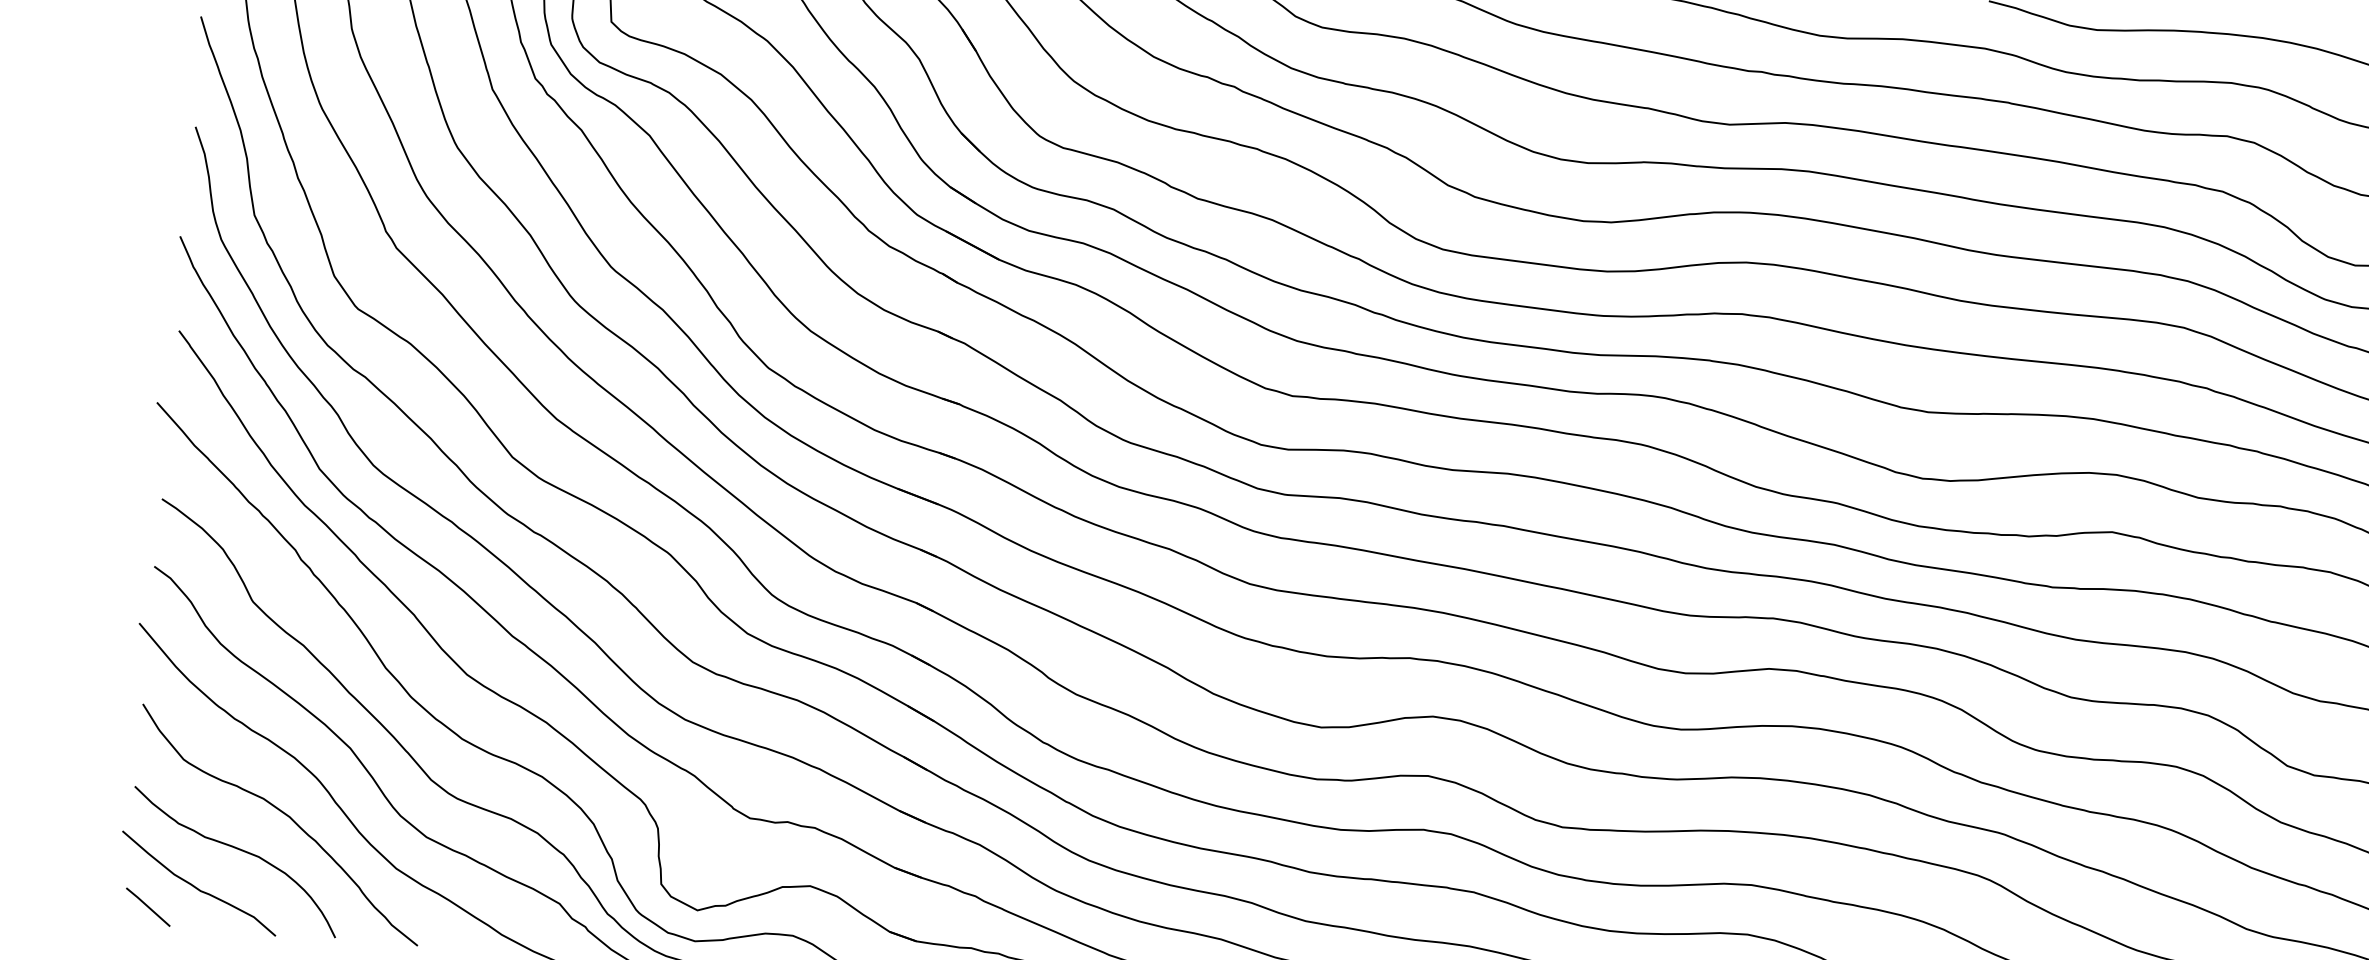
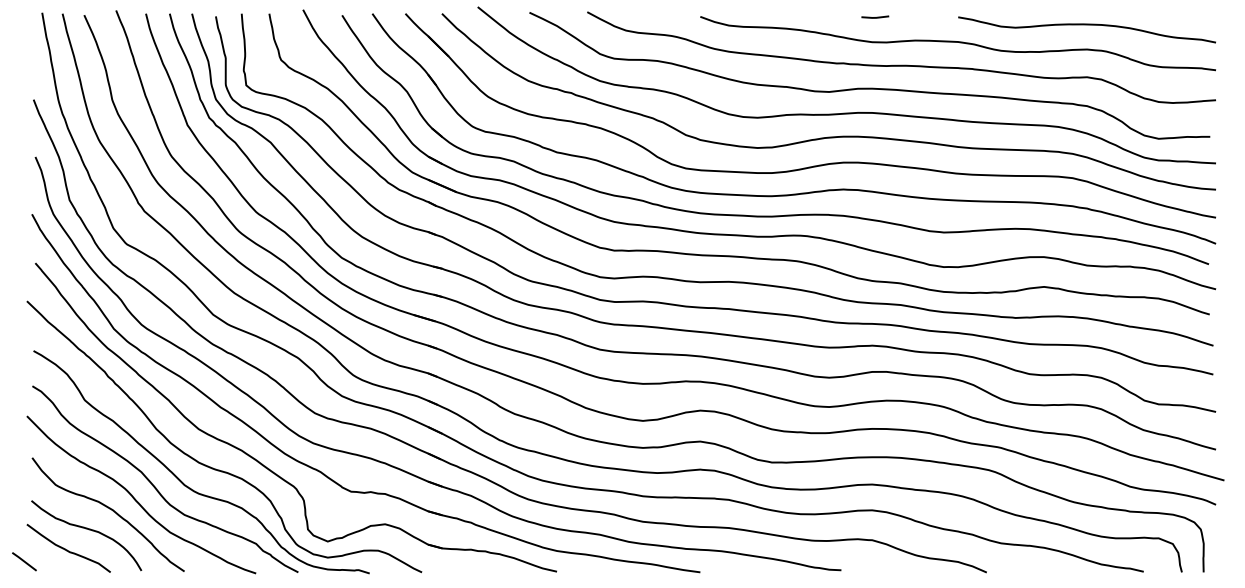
line: (148, 906) -> (24, 561), moved

